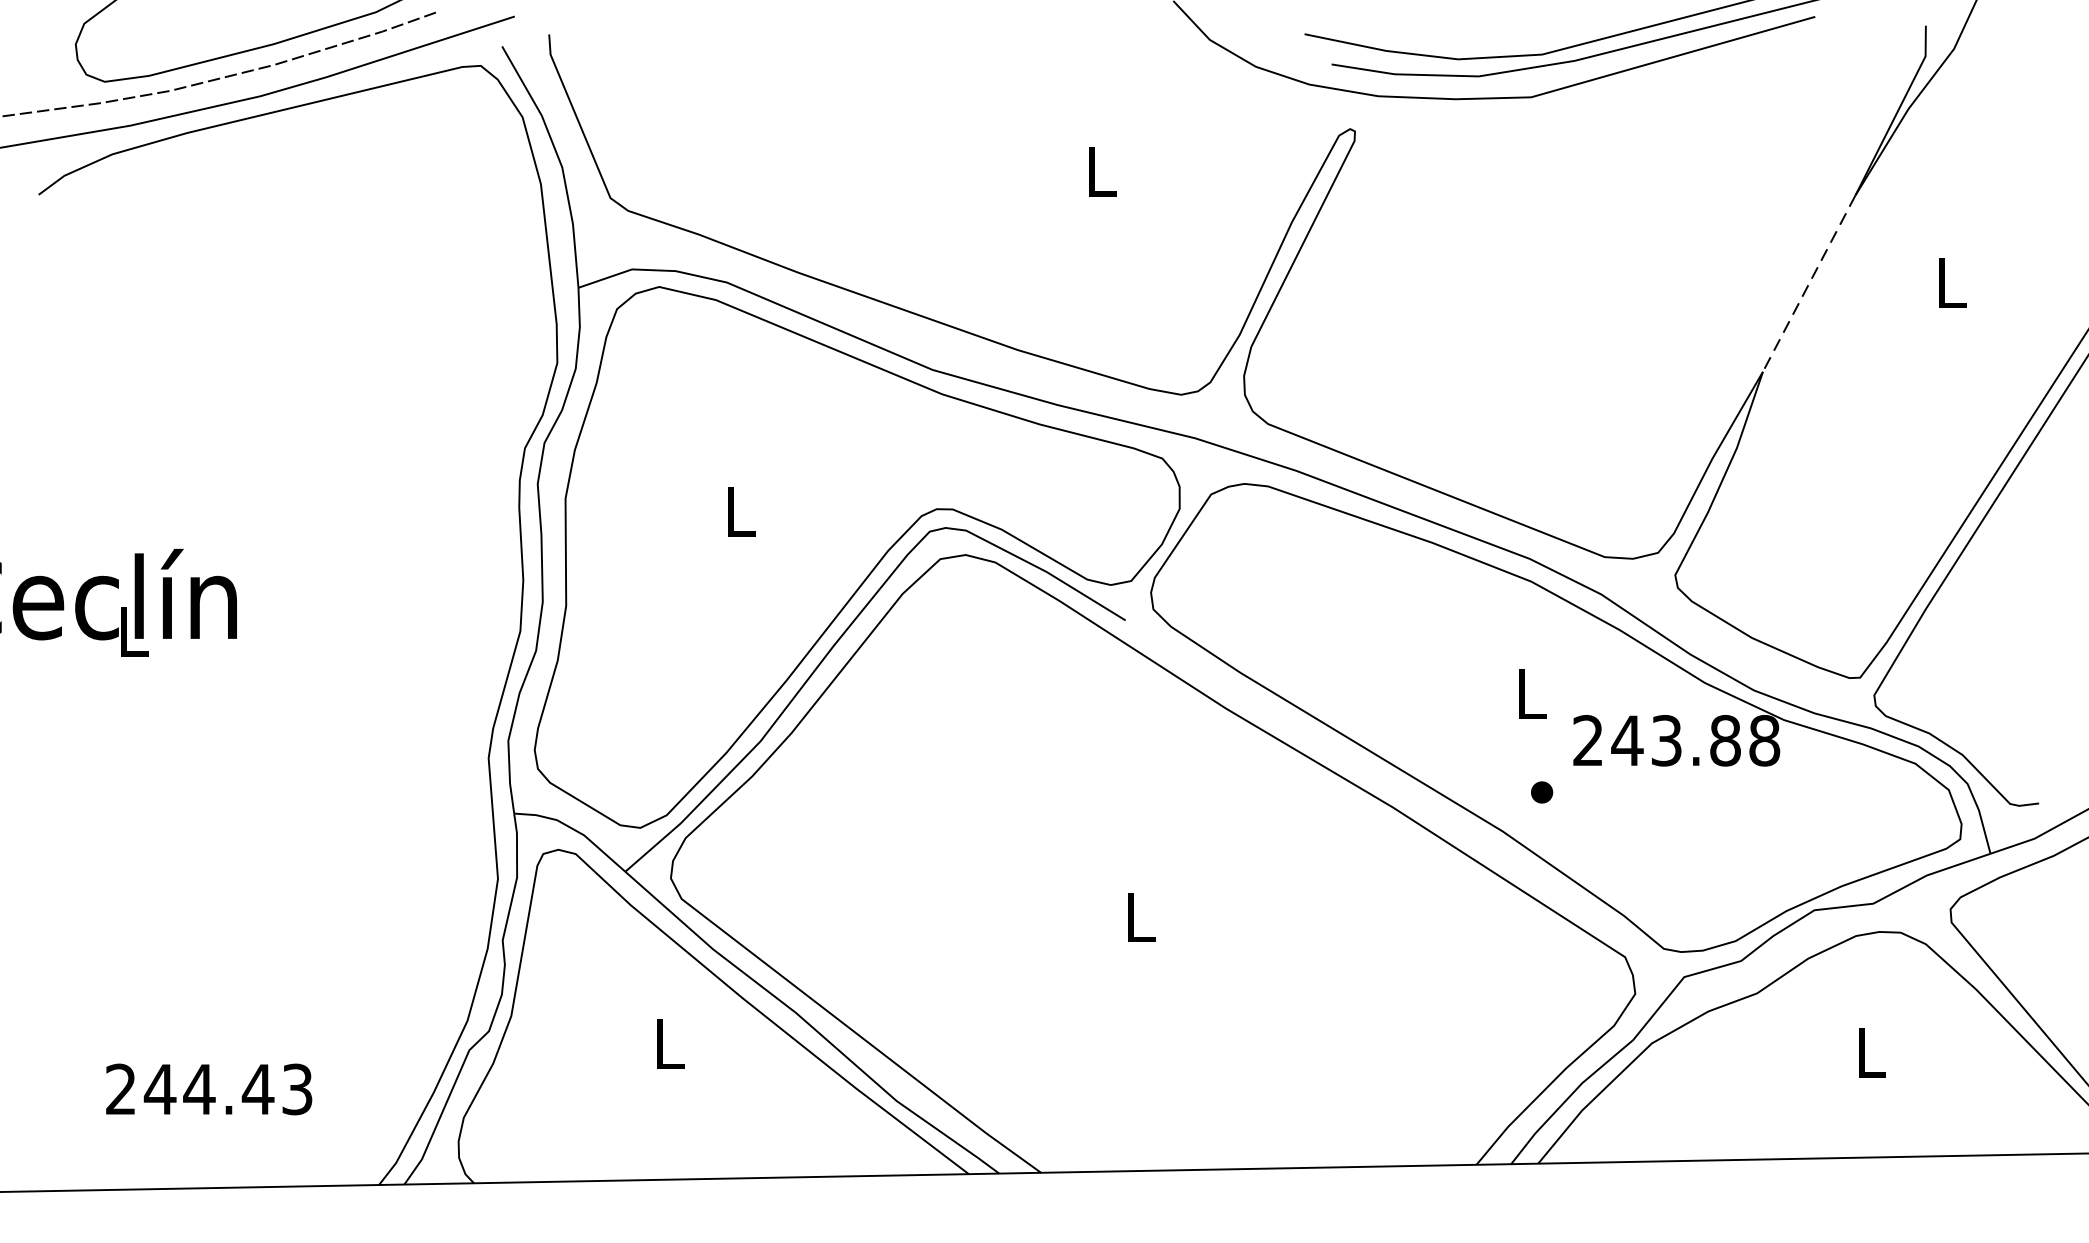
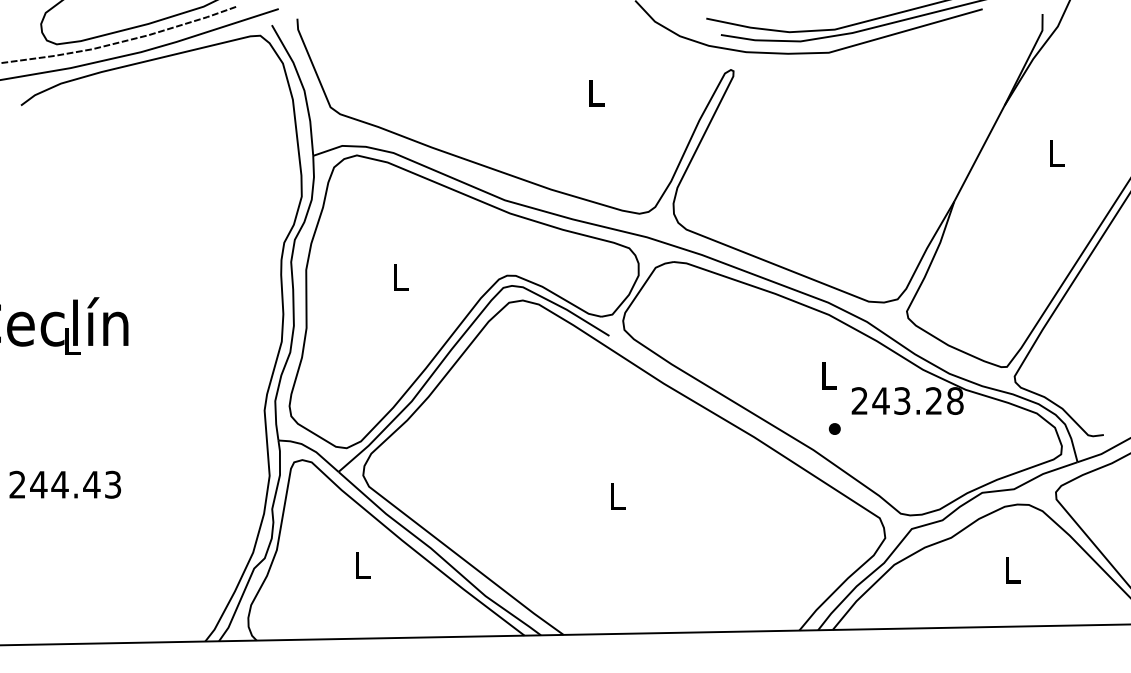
line: (1809, 283) -> (979, 153), dashed -> solid
text: (1724, 739) -> (933, 400), 243.88 -> 243.28
text: (209, 1088) -> (65, 484), moved

